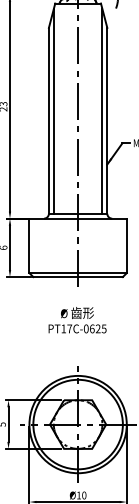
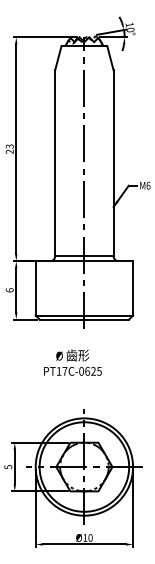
line: (54, 111) -> (60, 153), removed
line: (102, 111) -> (108, 153), removed
text: (77, 320) -> (72, 362), moved

